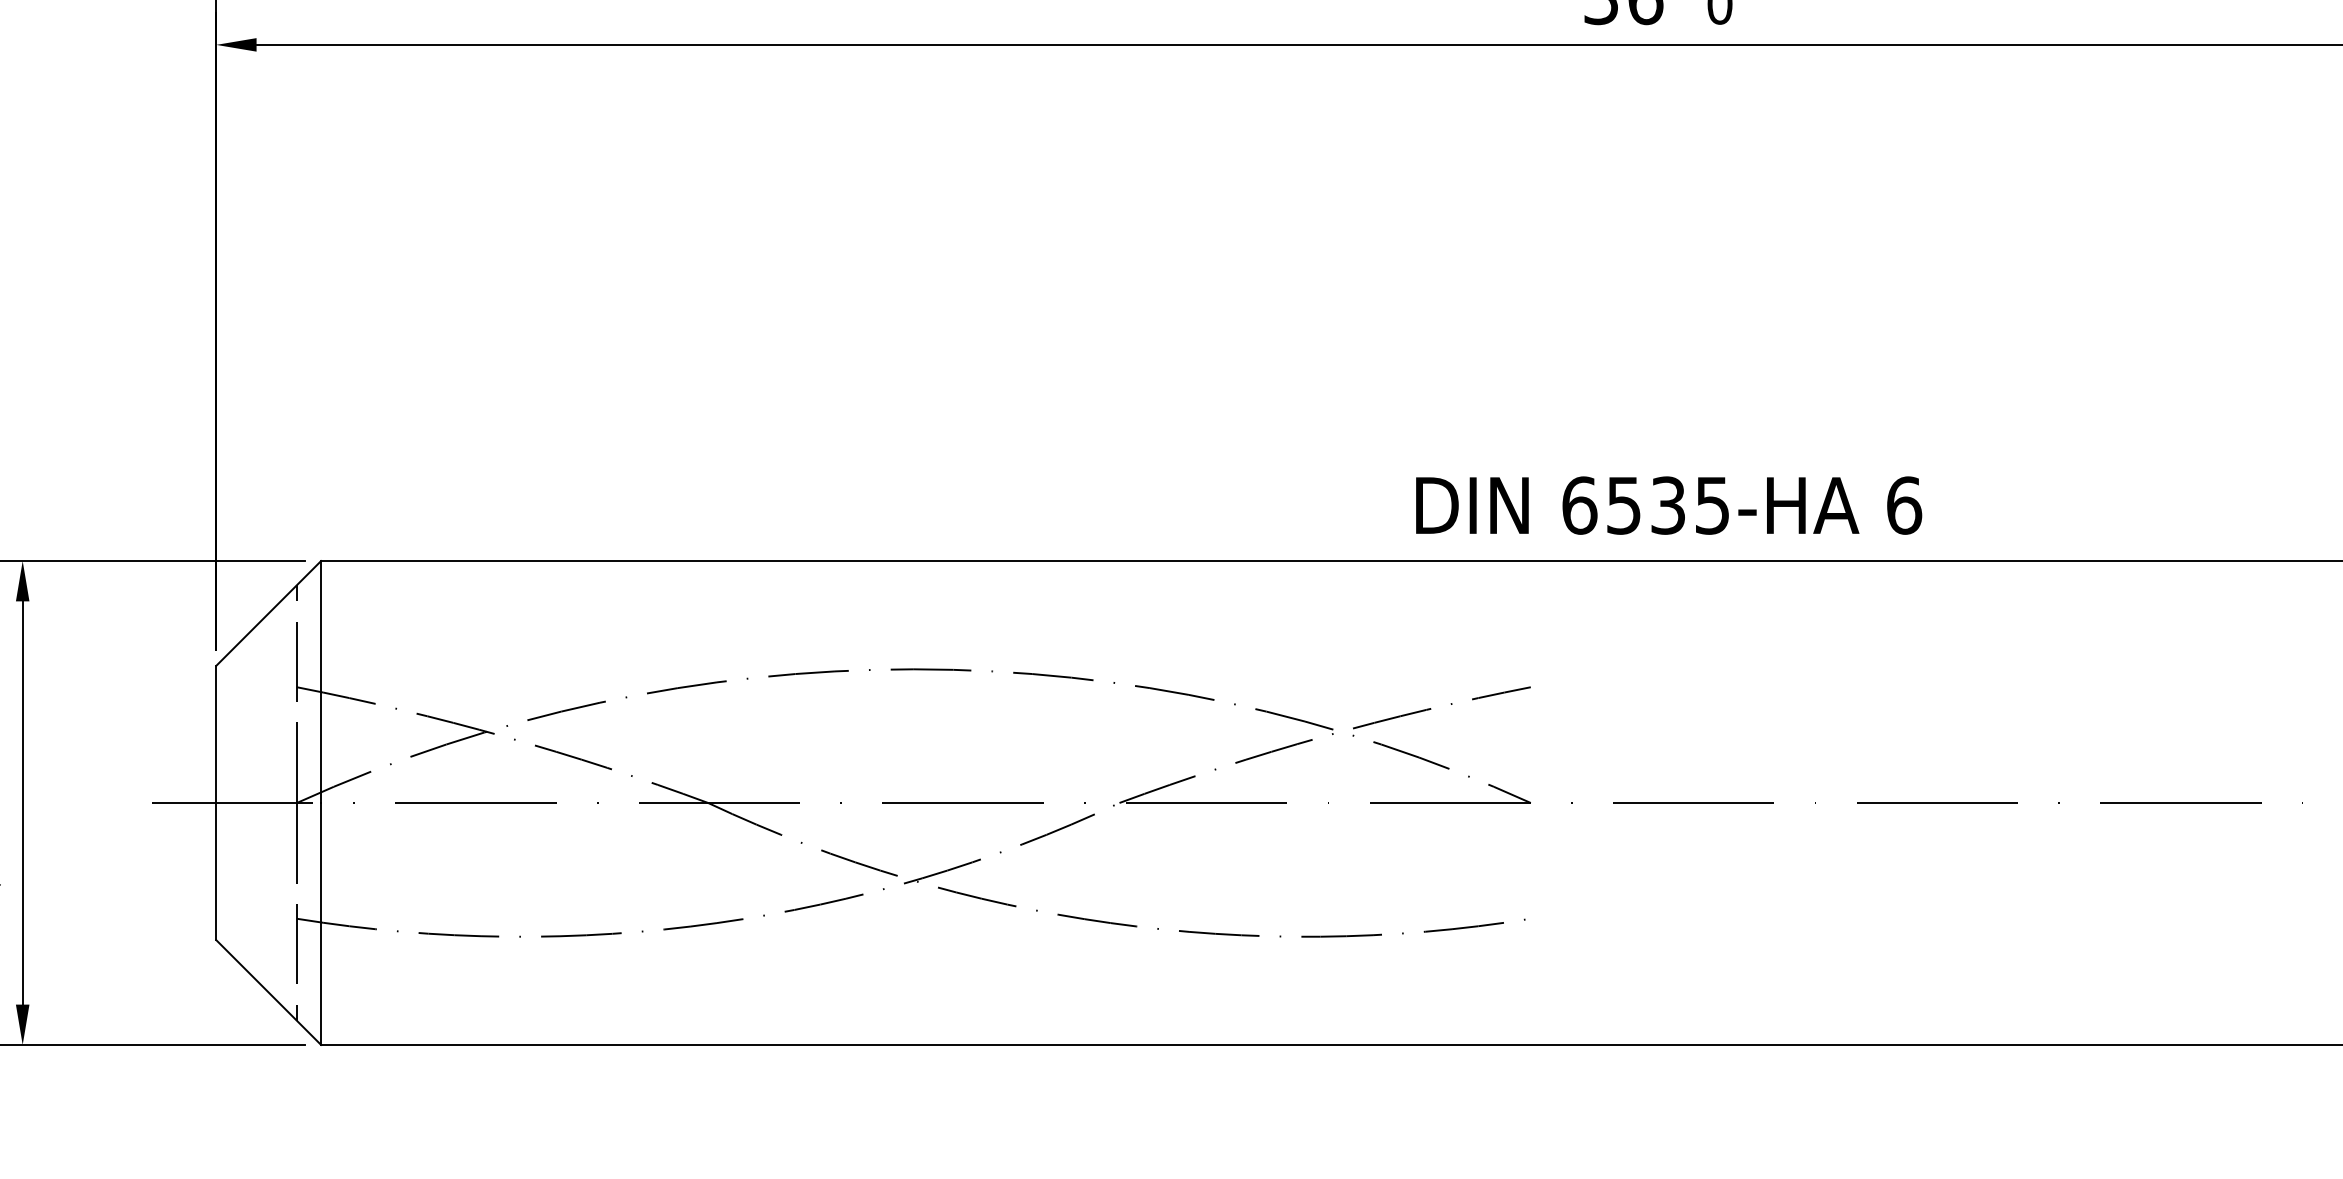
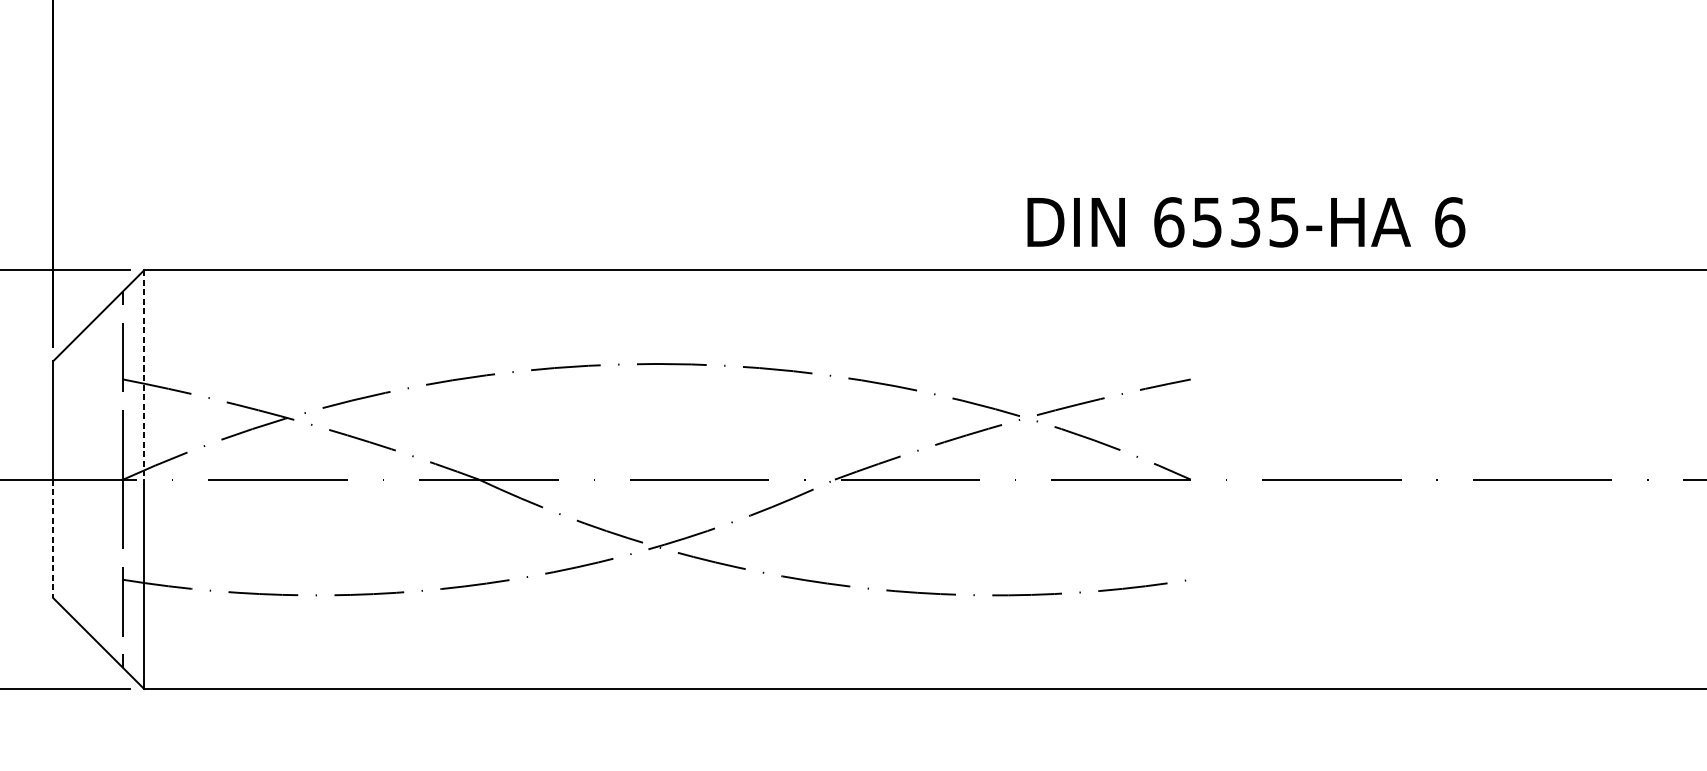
text: (1669, 505) -> (1246, 222), moved
line: (321, 682) -> (144, 375), solid -> dashed
line: (216, 871) -> (53, 538), solid -> dashed

